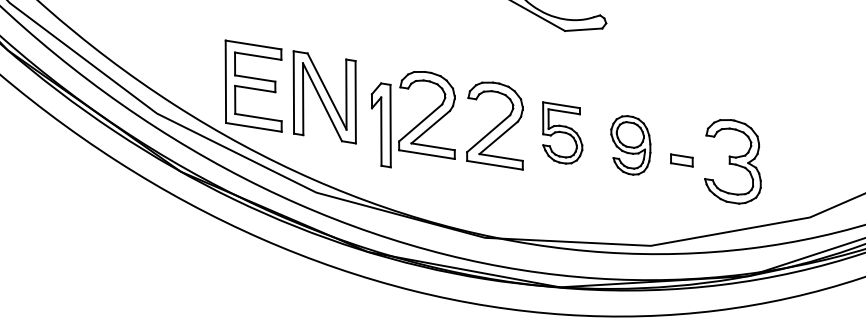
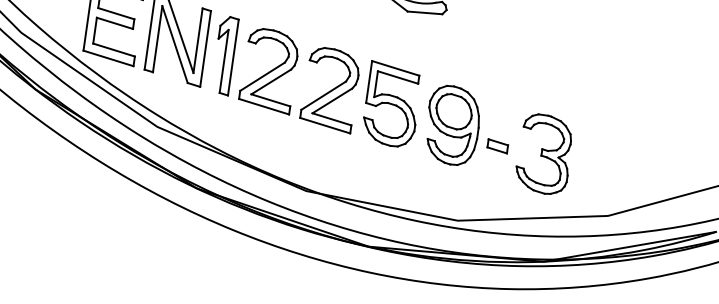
part: (380, 125) -> (224, 55), moved
part: (562, 132) -> (391, 104), size x1.43
part: (630, 145) -> (452, 125), size x1.43

